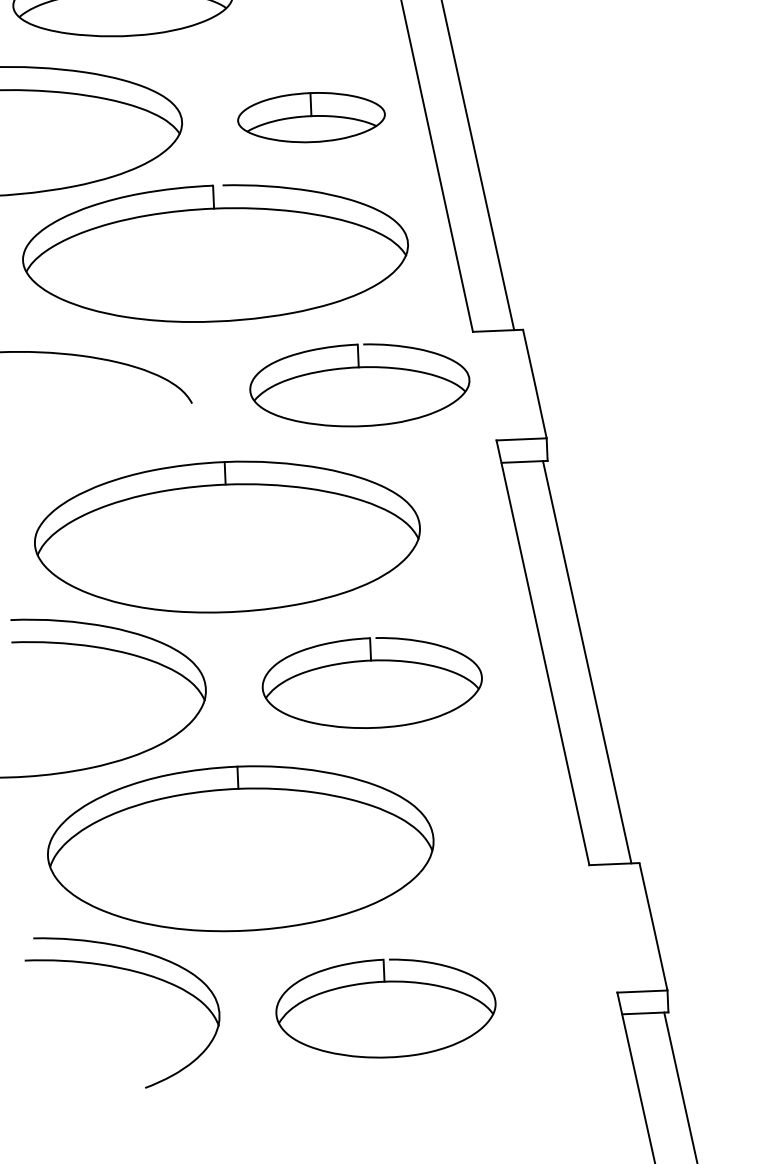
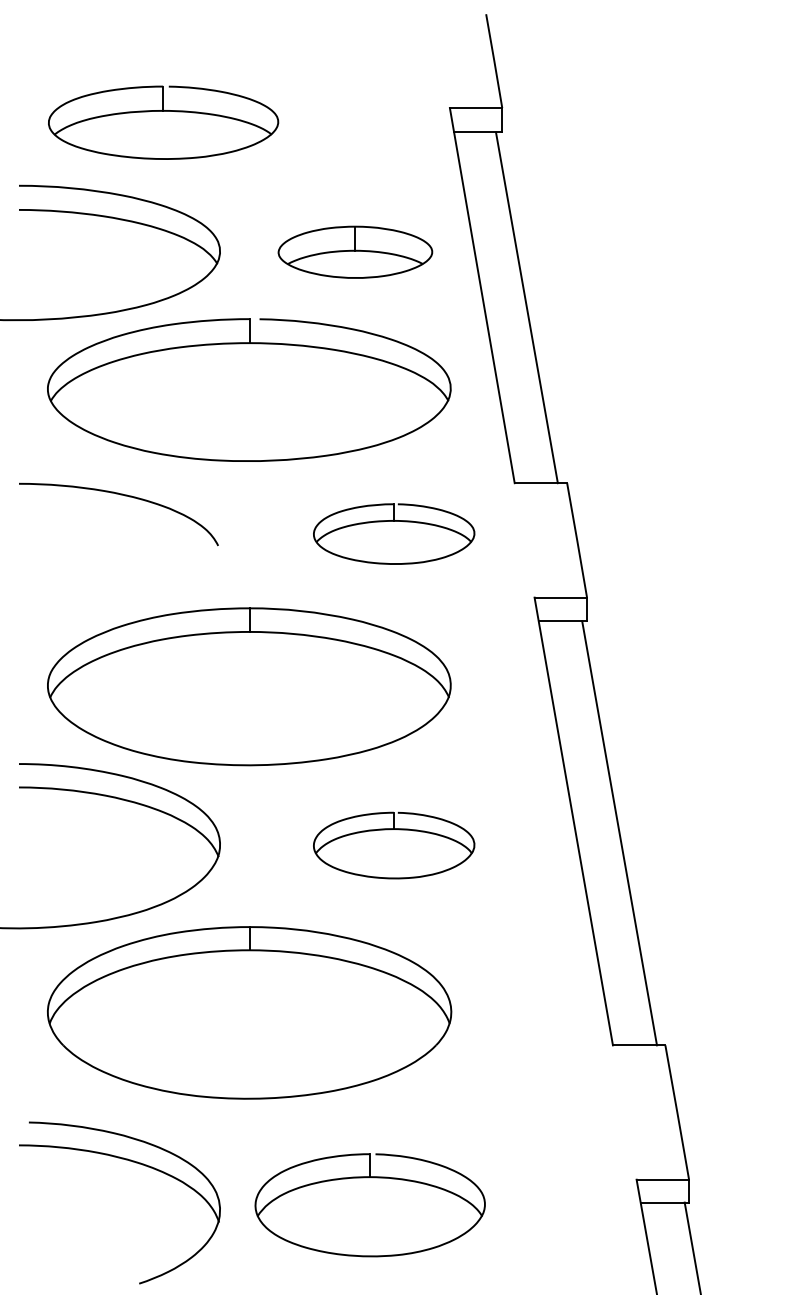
part: (359, 384) -> (393, 533), size x0.7
part: (371, 682) -> (393, 845), size x0.7
part: (133, 972) -> (132, 1162), moved
part: (385, 1008) -> (369, 1205), moved

